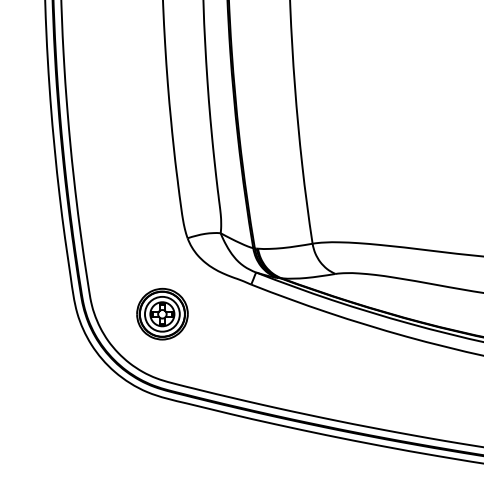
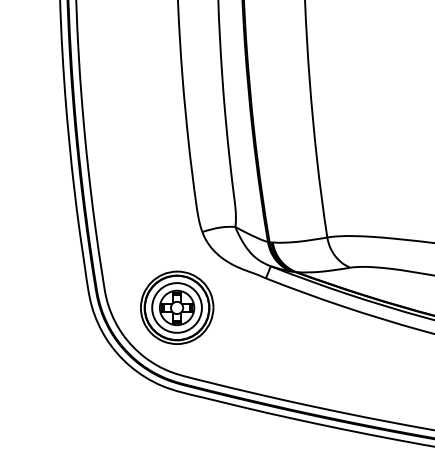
part: (162, 314) -> (177, 308), size x1.43

